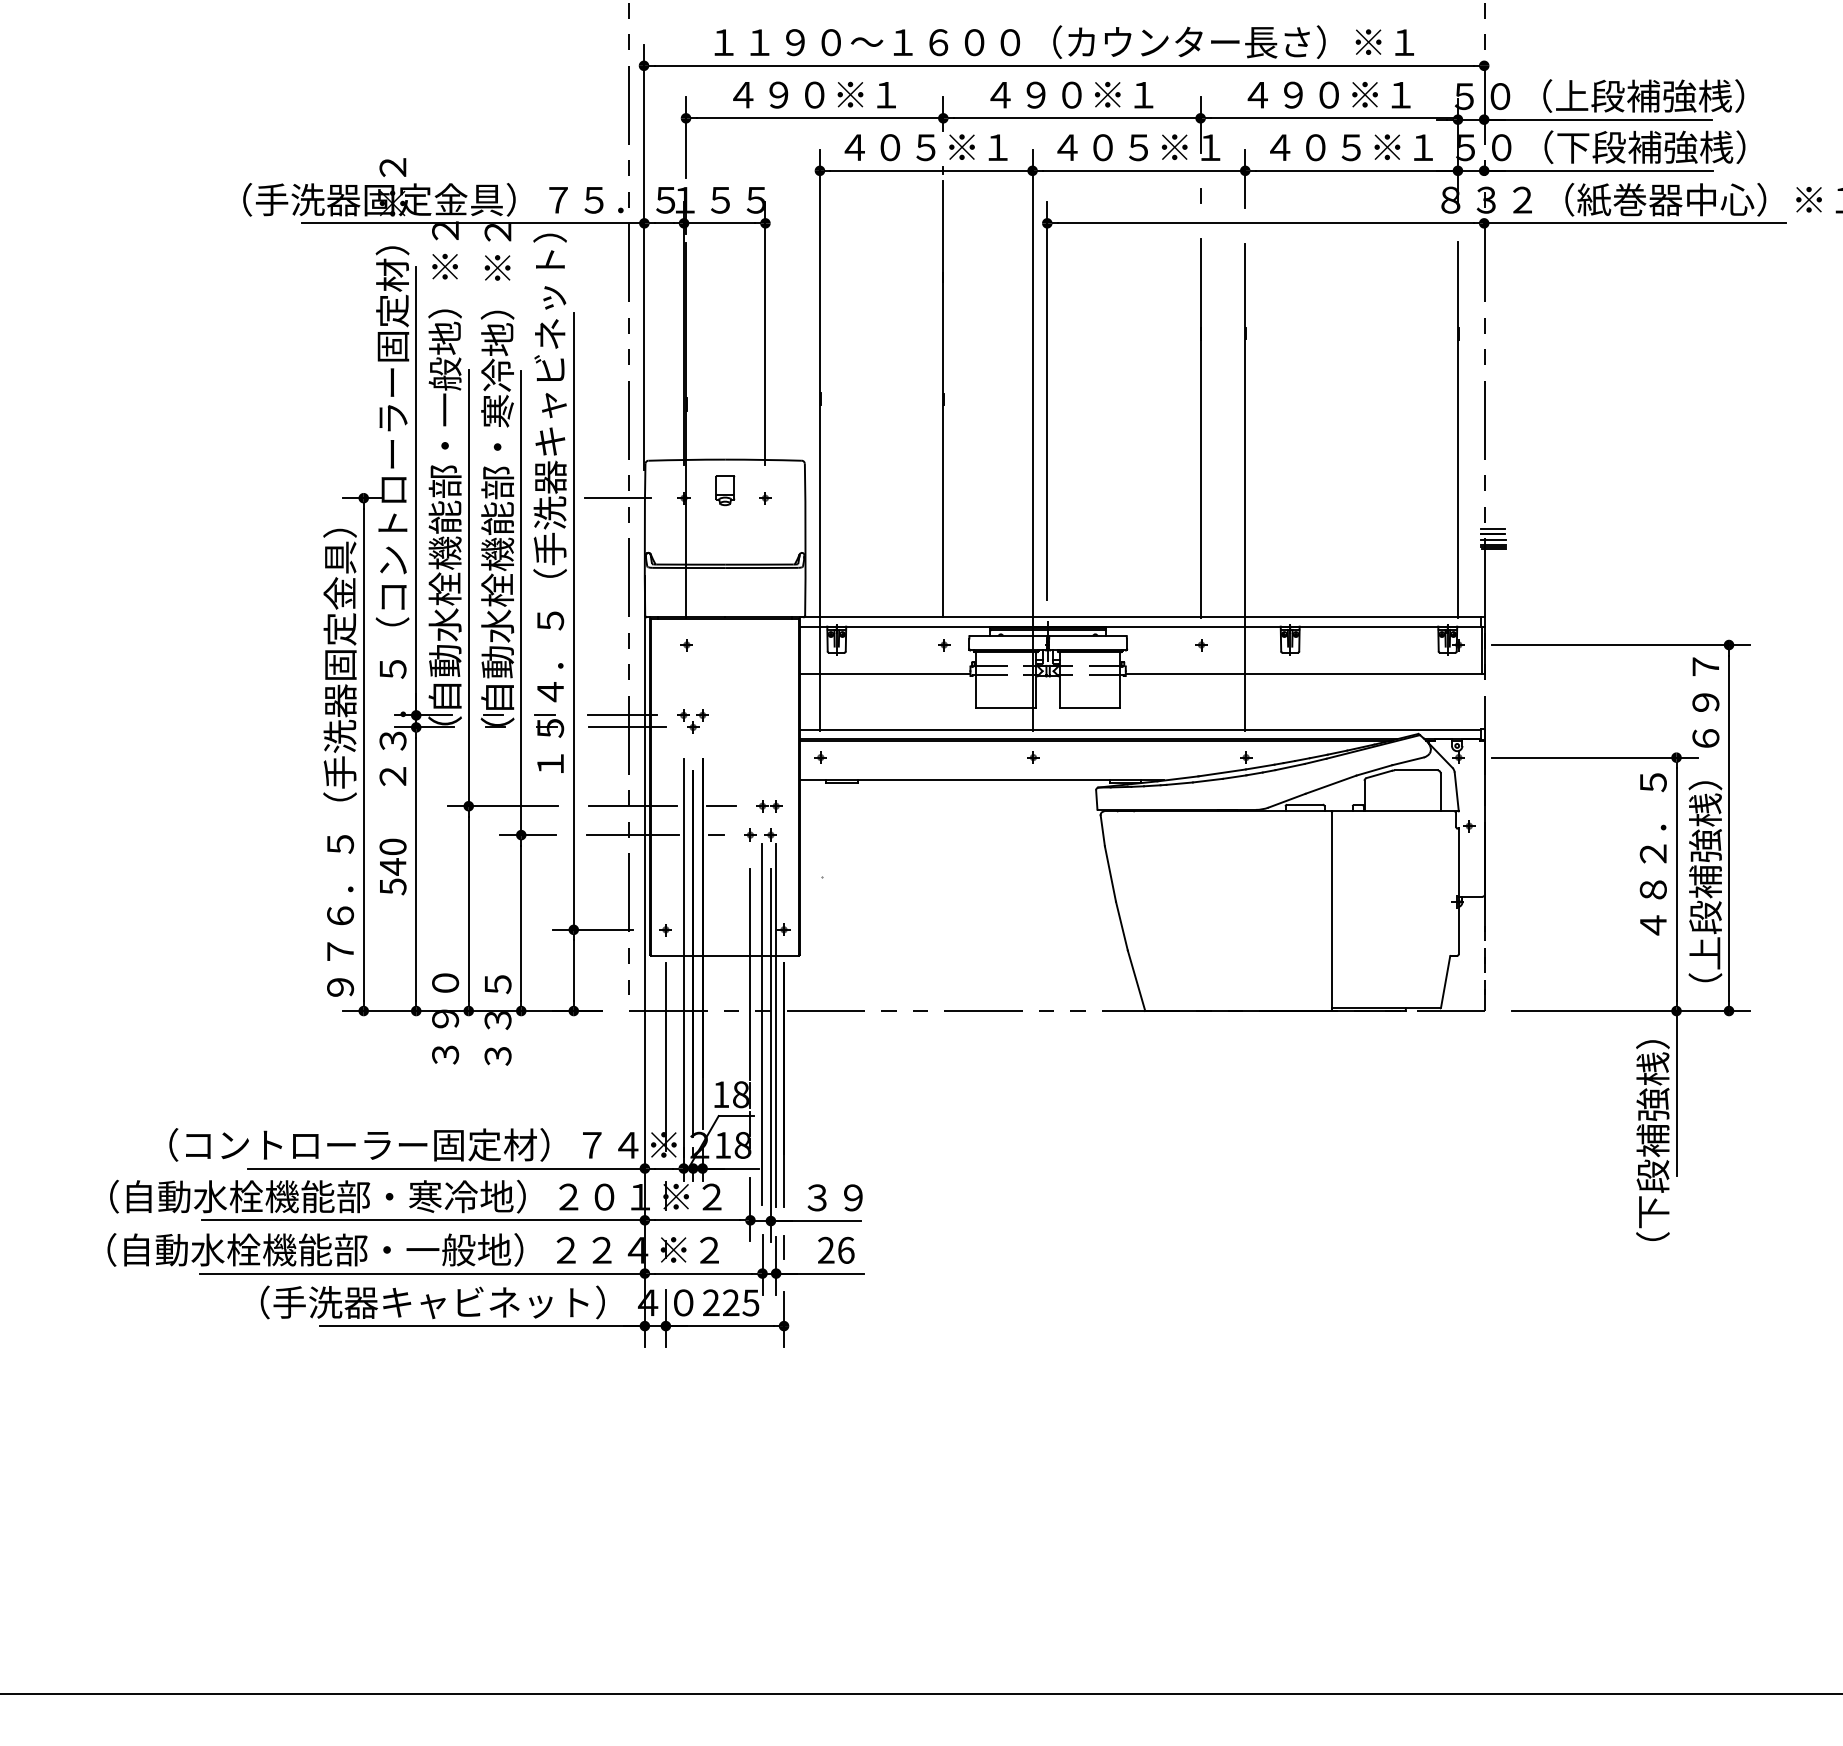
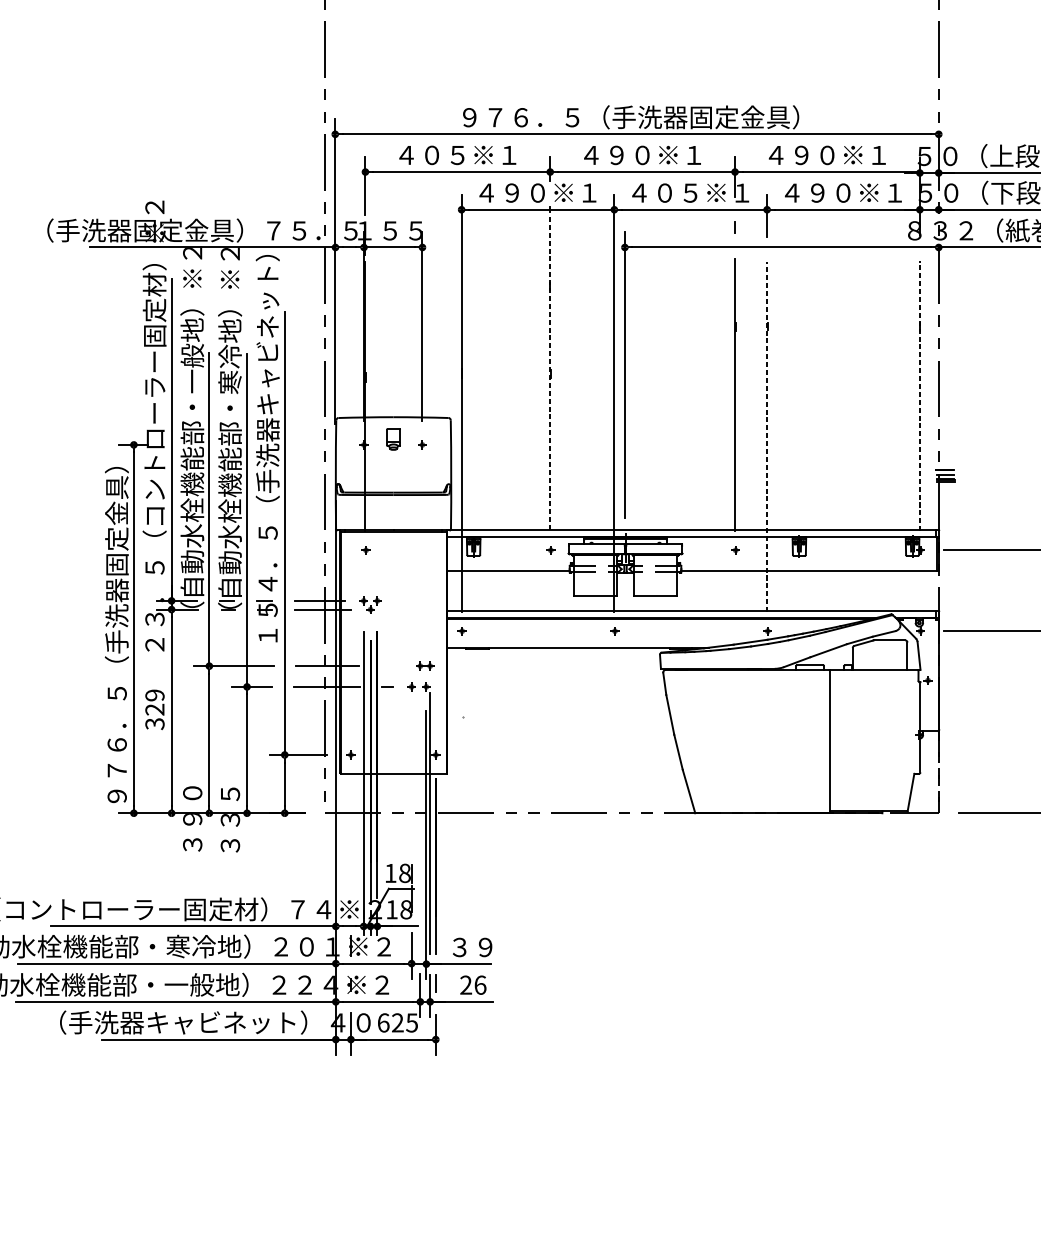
text: (1064, 41) -> (637, 116), １１９０～１６００（カウンター長さ）※１ -> ９７６．５（手洗器固定金具）
text: (796, 94) -> (444, 154), ４９０※１ -> ４０５※１
text: (907, 147) -> (524, 193), ４０５※１ -> ４９０※１
text: (1333, 147) -> (830, 193), ４０５※１ -> ４９０※１
line: (943, 398) -> (550, 373), solid -> dashed
line: (1457, 429) -> (919, 395), solid -> dashed
line: (1245, 487) -> (767, 437), solid -> dashed
line: (617, 498) -> (316, 445), removed
line: (1492, 529) -> (944, 467), removed
line: (720, 806) -> (390, 666), removed
text: (392, 866) -> (154, 709), 540 -> 329
line: (750, 973) -> (411, 786), removed
line: (762, 1024) -> (420, 822), removed
line: (665, 1057) -> (350, 846), removed
text: (711, 1302) -> (383, 1022), 225 -> 625

